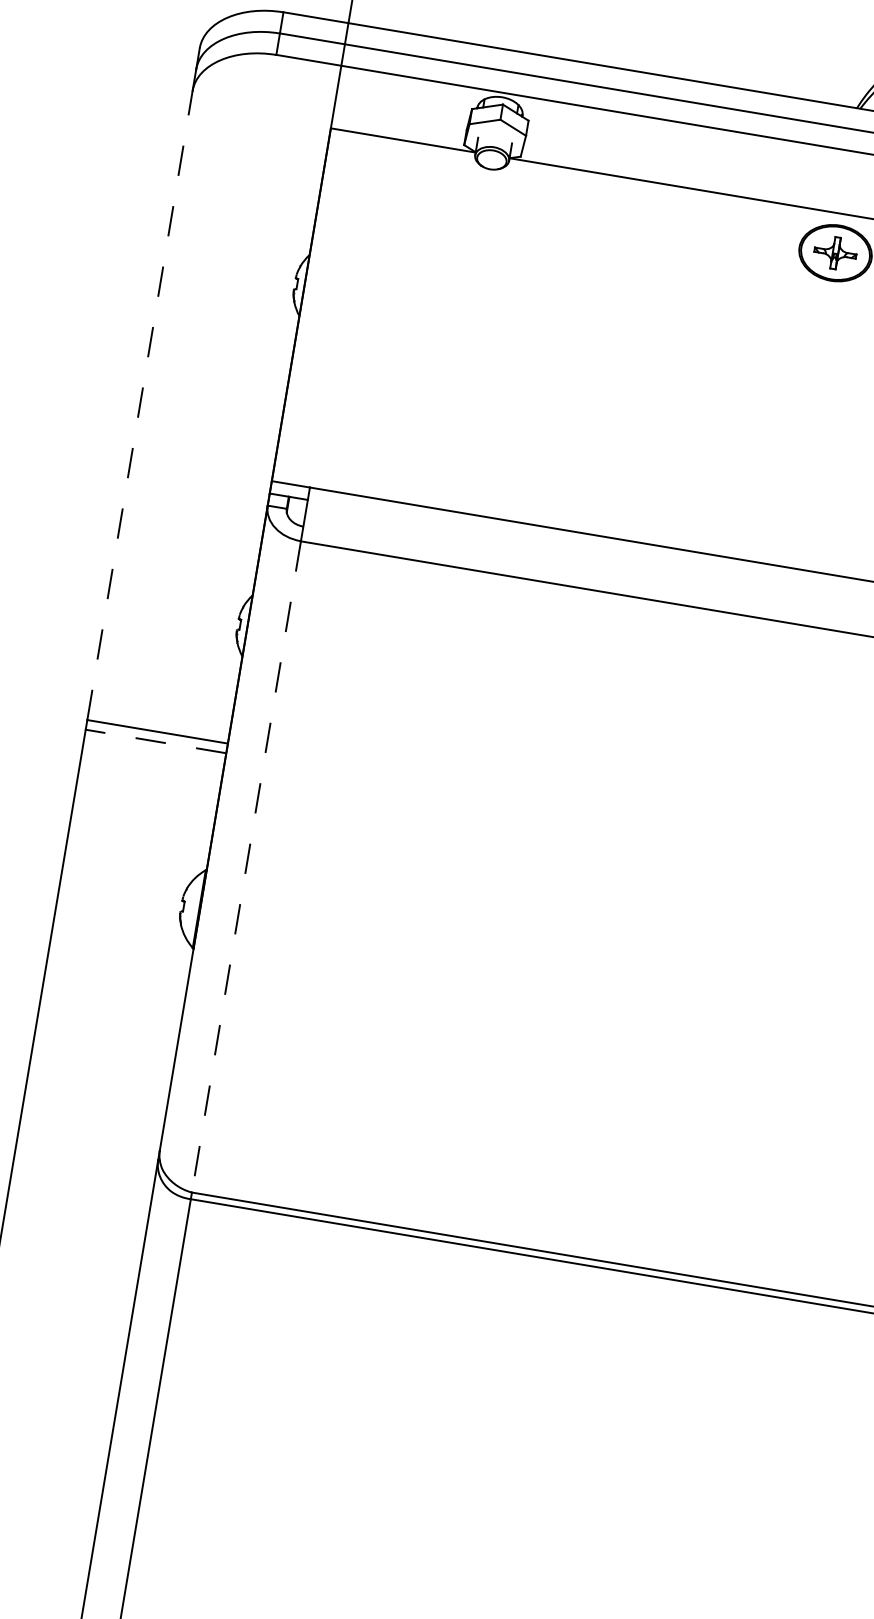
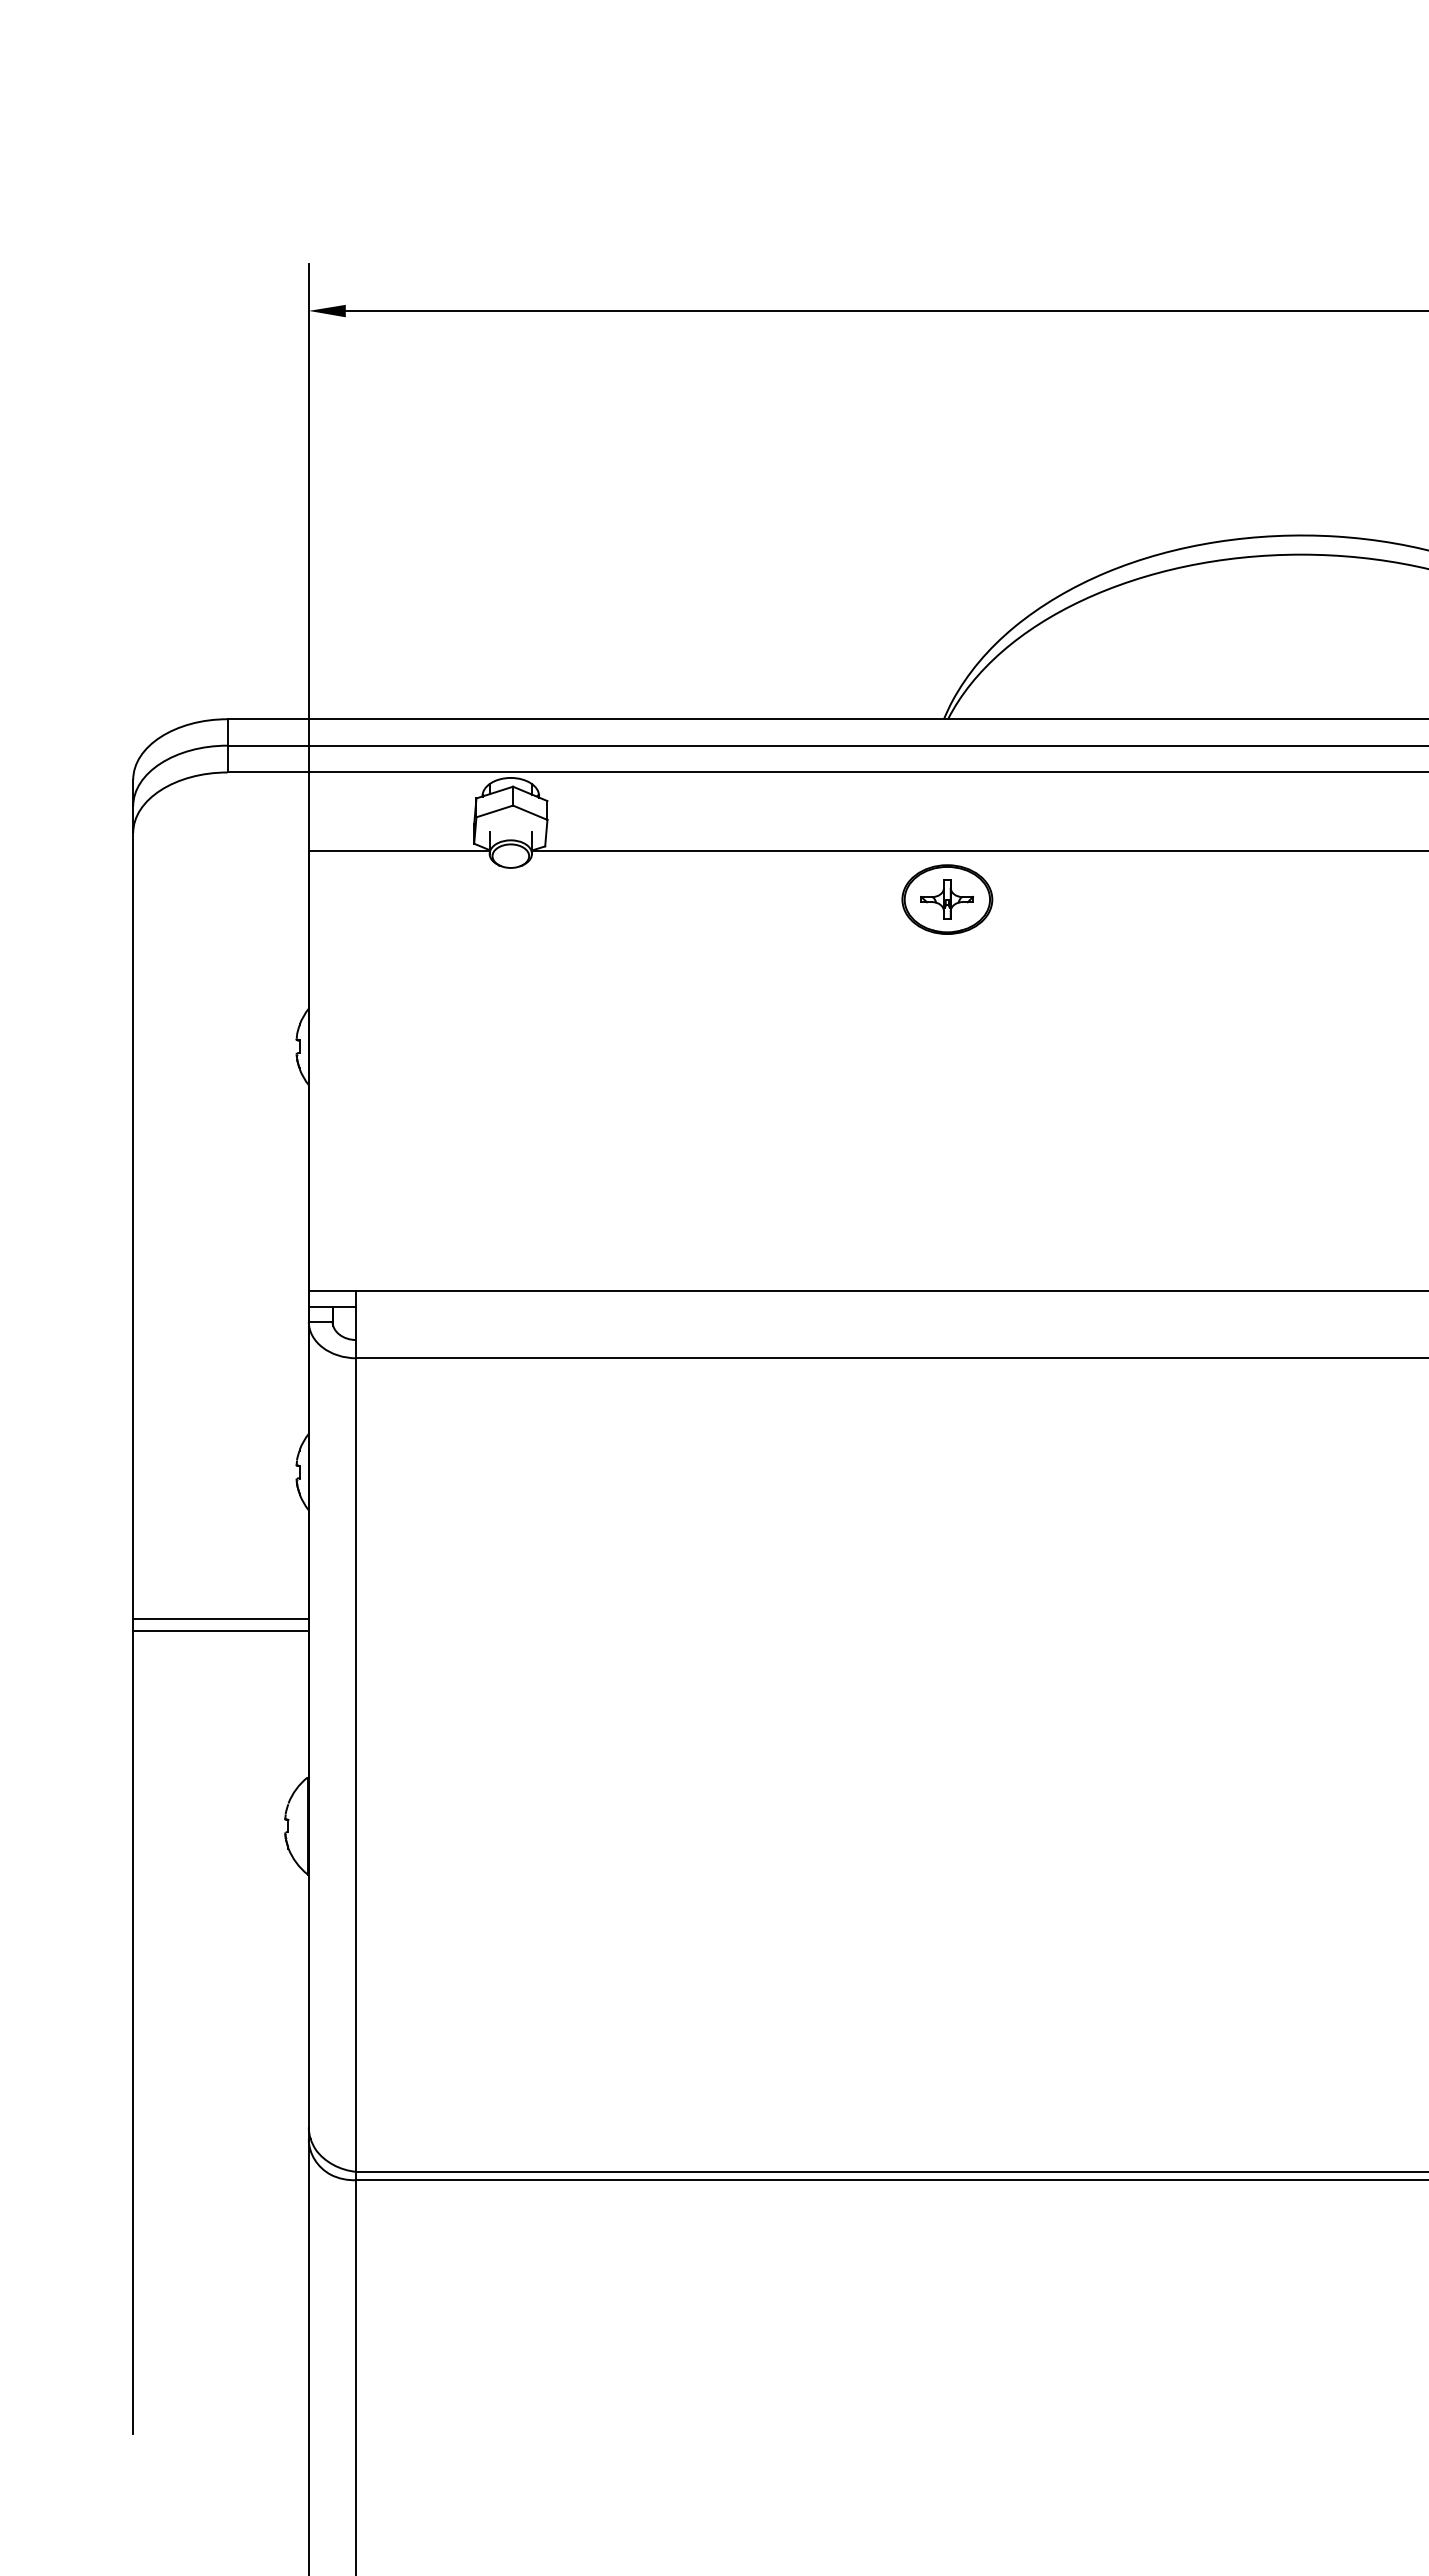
line: (140, 405) -> (133, 1226), dashed -> solid
line: (156, 741) -> (221, 1631), dashed -> solid
line: (246, 867) -> (356, 1765), dashed -> solid

